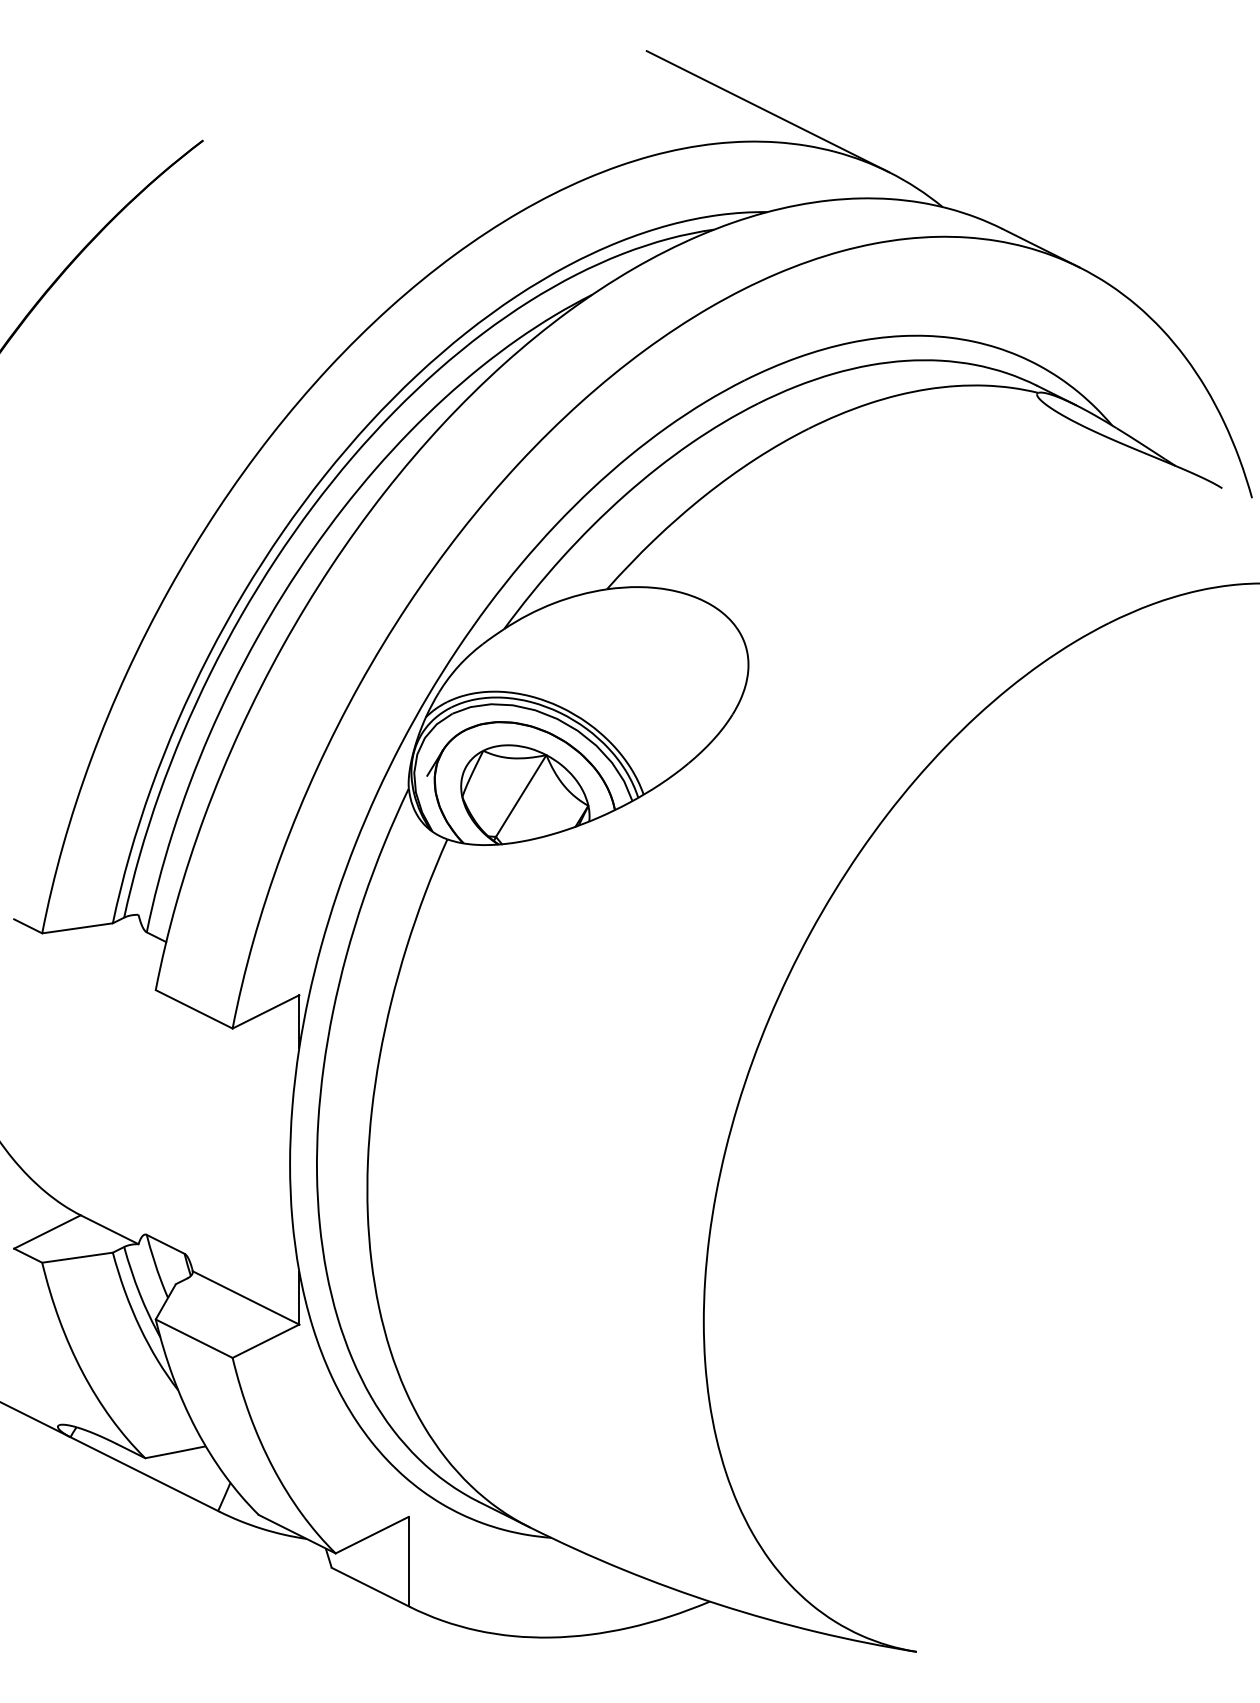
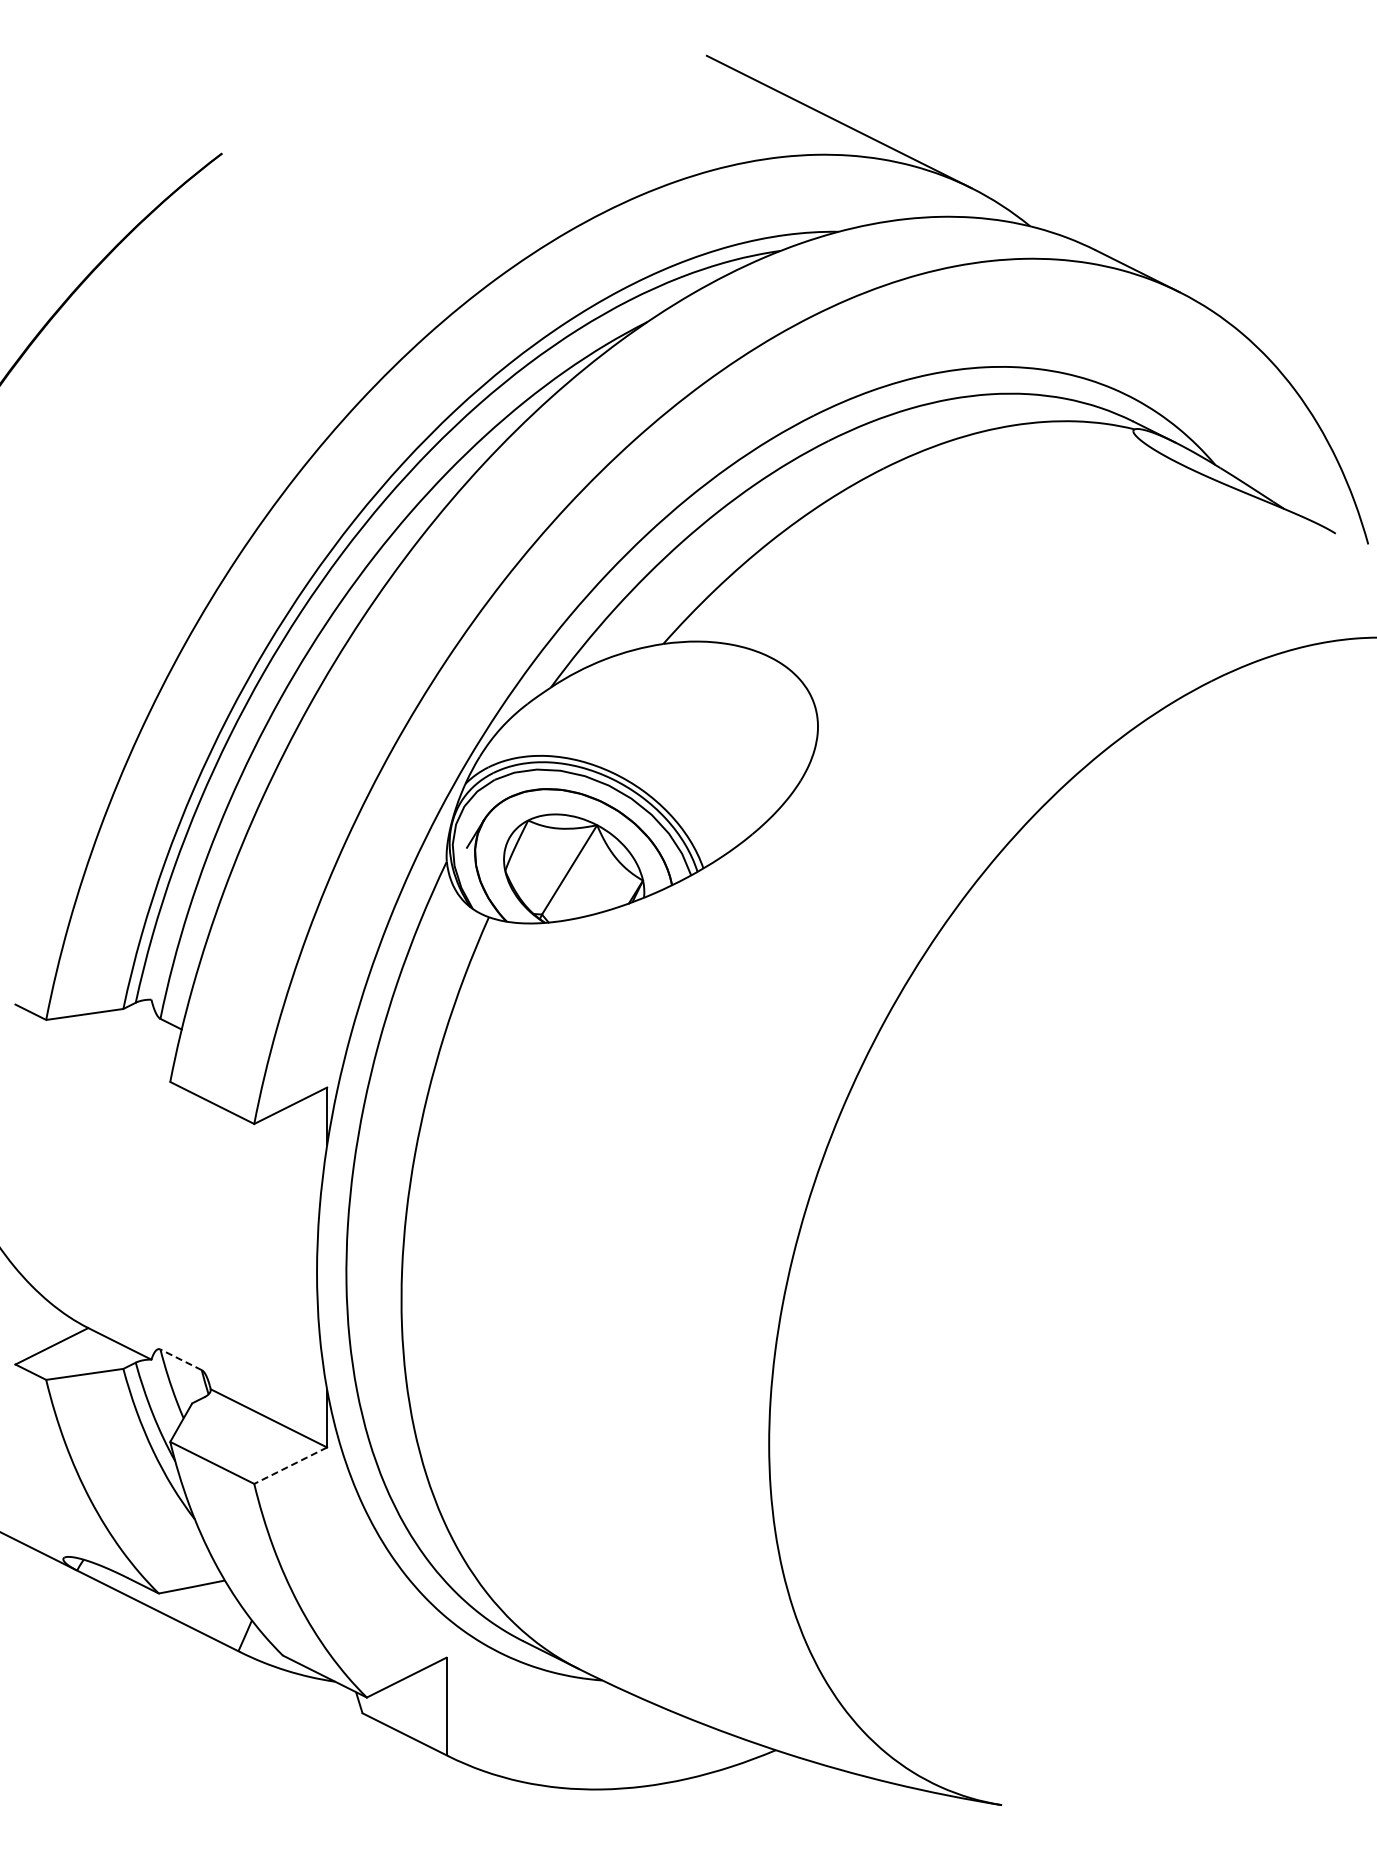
line: (165, 1244) -> (180, 1359), solid -> dashed
line: (265, 1341) -> (290, 1465), solid -> dashed

